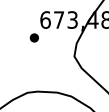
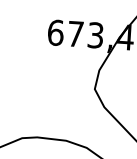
part: (33, 37) -> (36, 57), removed

